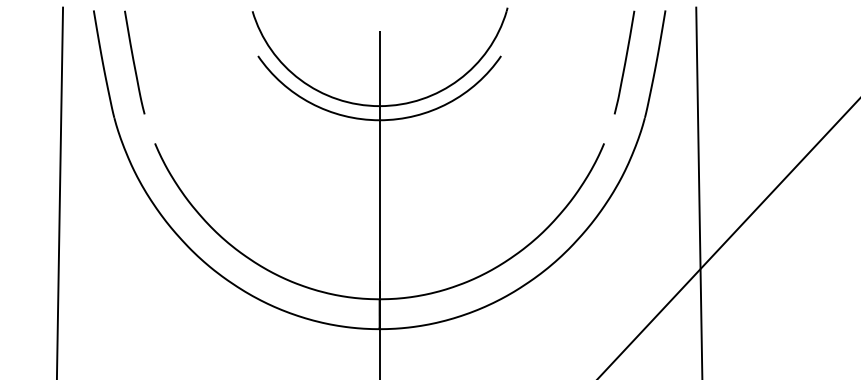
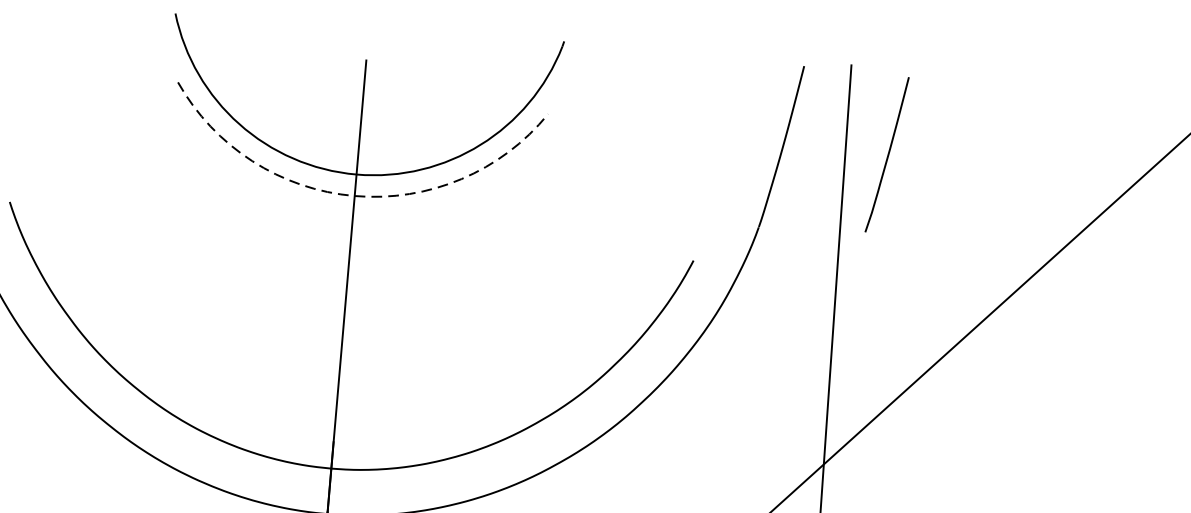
curve: (624, 62) -> (887, 154), moved
arc: (379, 120) -> (354, 196), solid -> dashed

